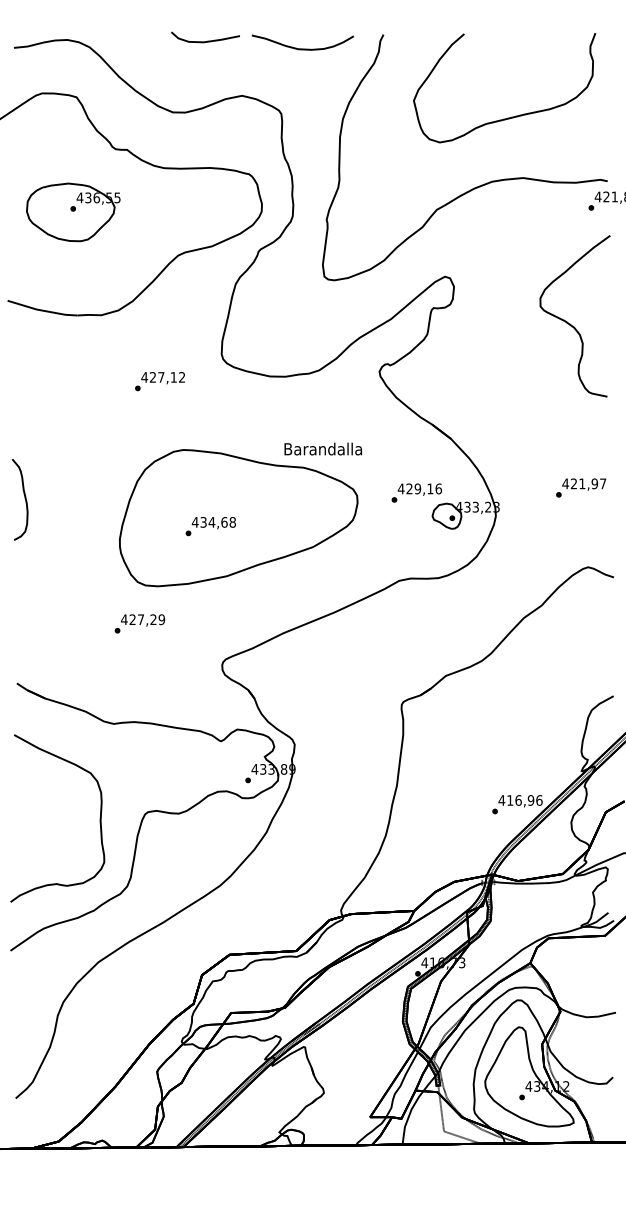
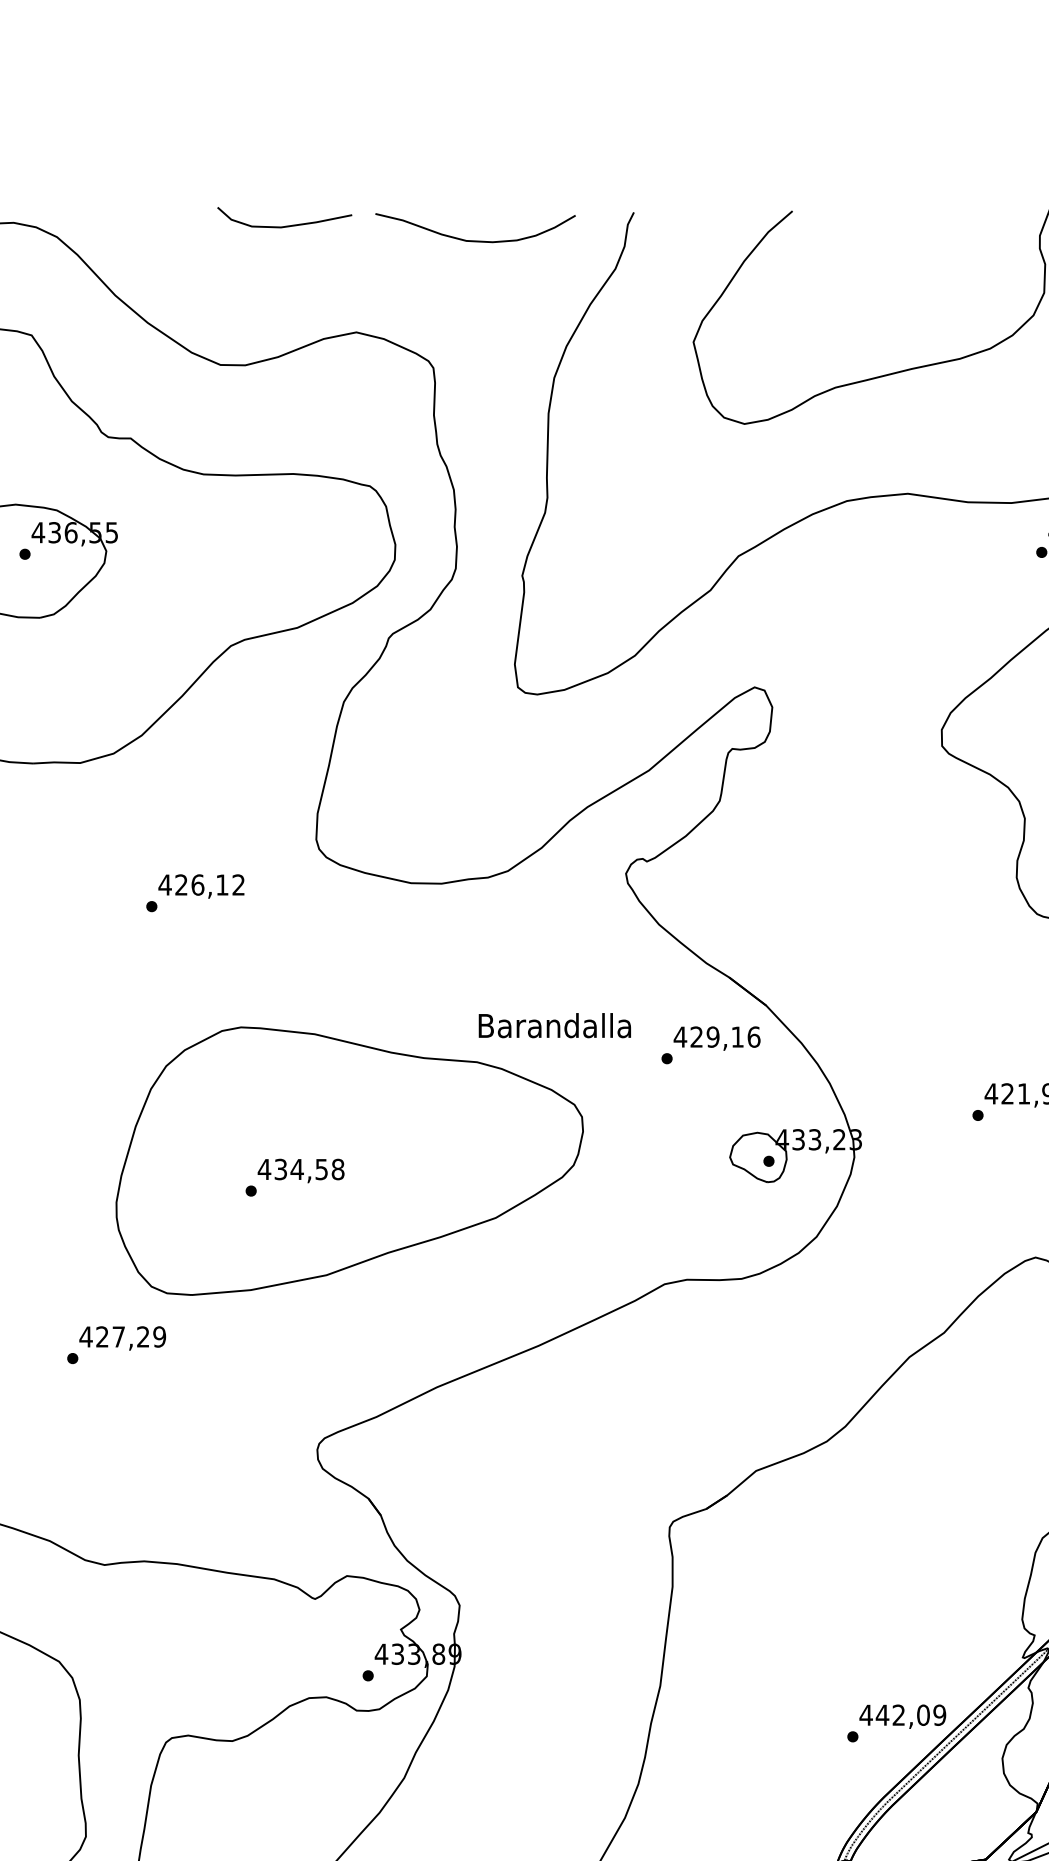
text: (161, 377) -> (198, 885), 427,12 -> 426,12
text: (322, 448) -> (553, 1024), moved
text: (416, 492) -> (710, 1044), moved
text: (224, 522) -> (321, 1169), 434,68 -> 434,58
text: (139, 623) -> (115, 1344), moved
text: (524, 800) -> (910, 1715), 416,96 -> 442,09

